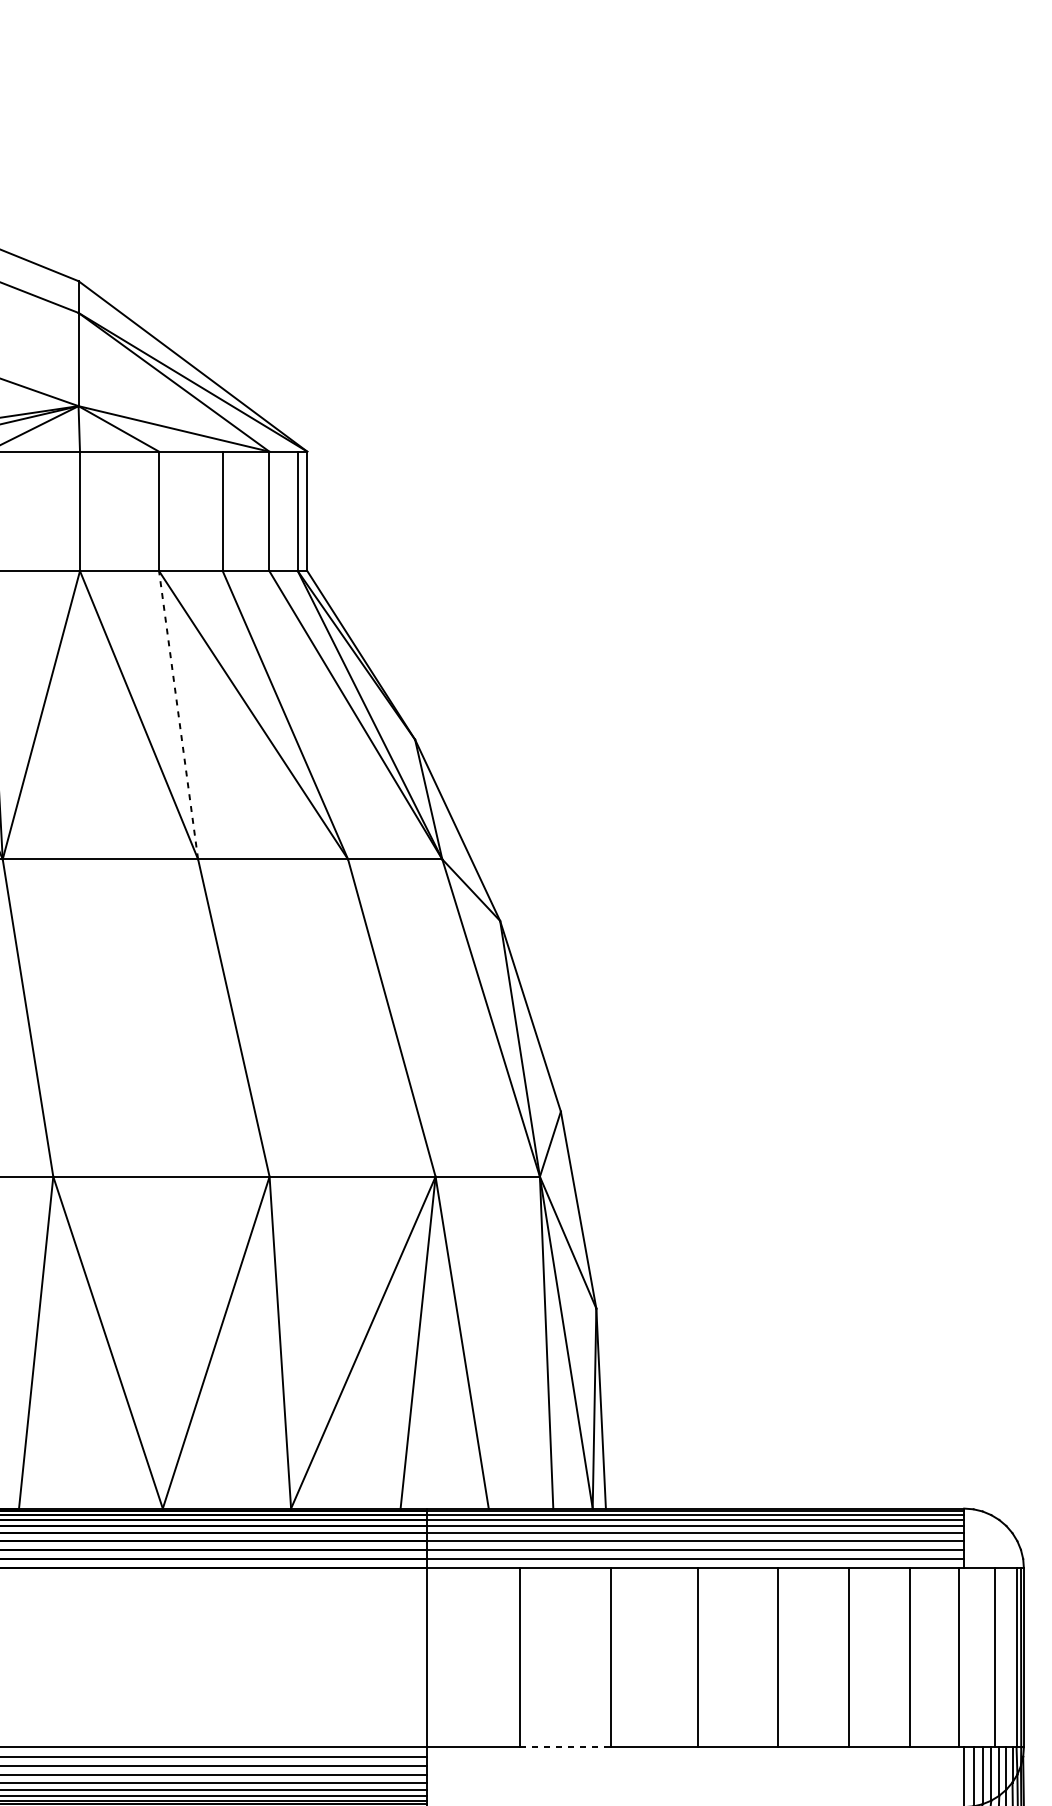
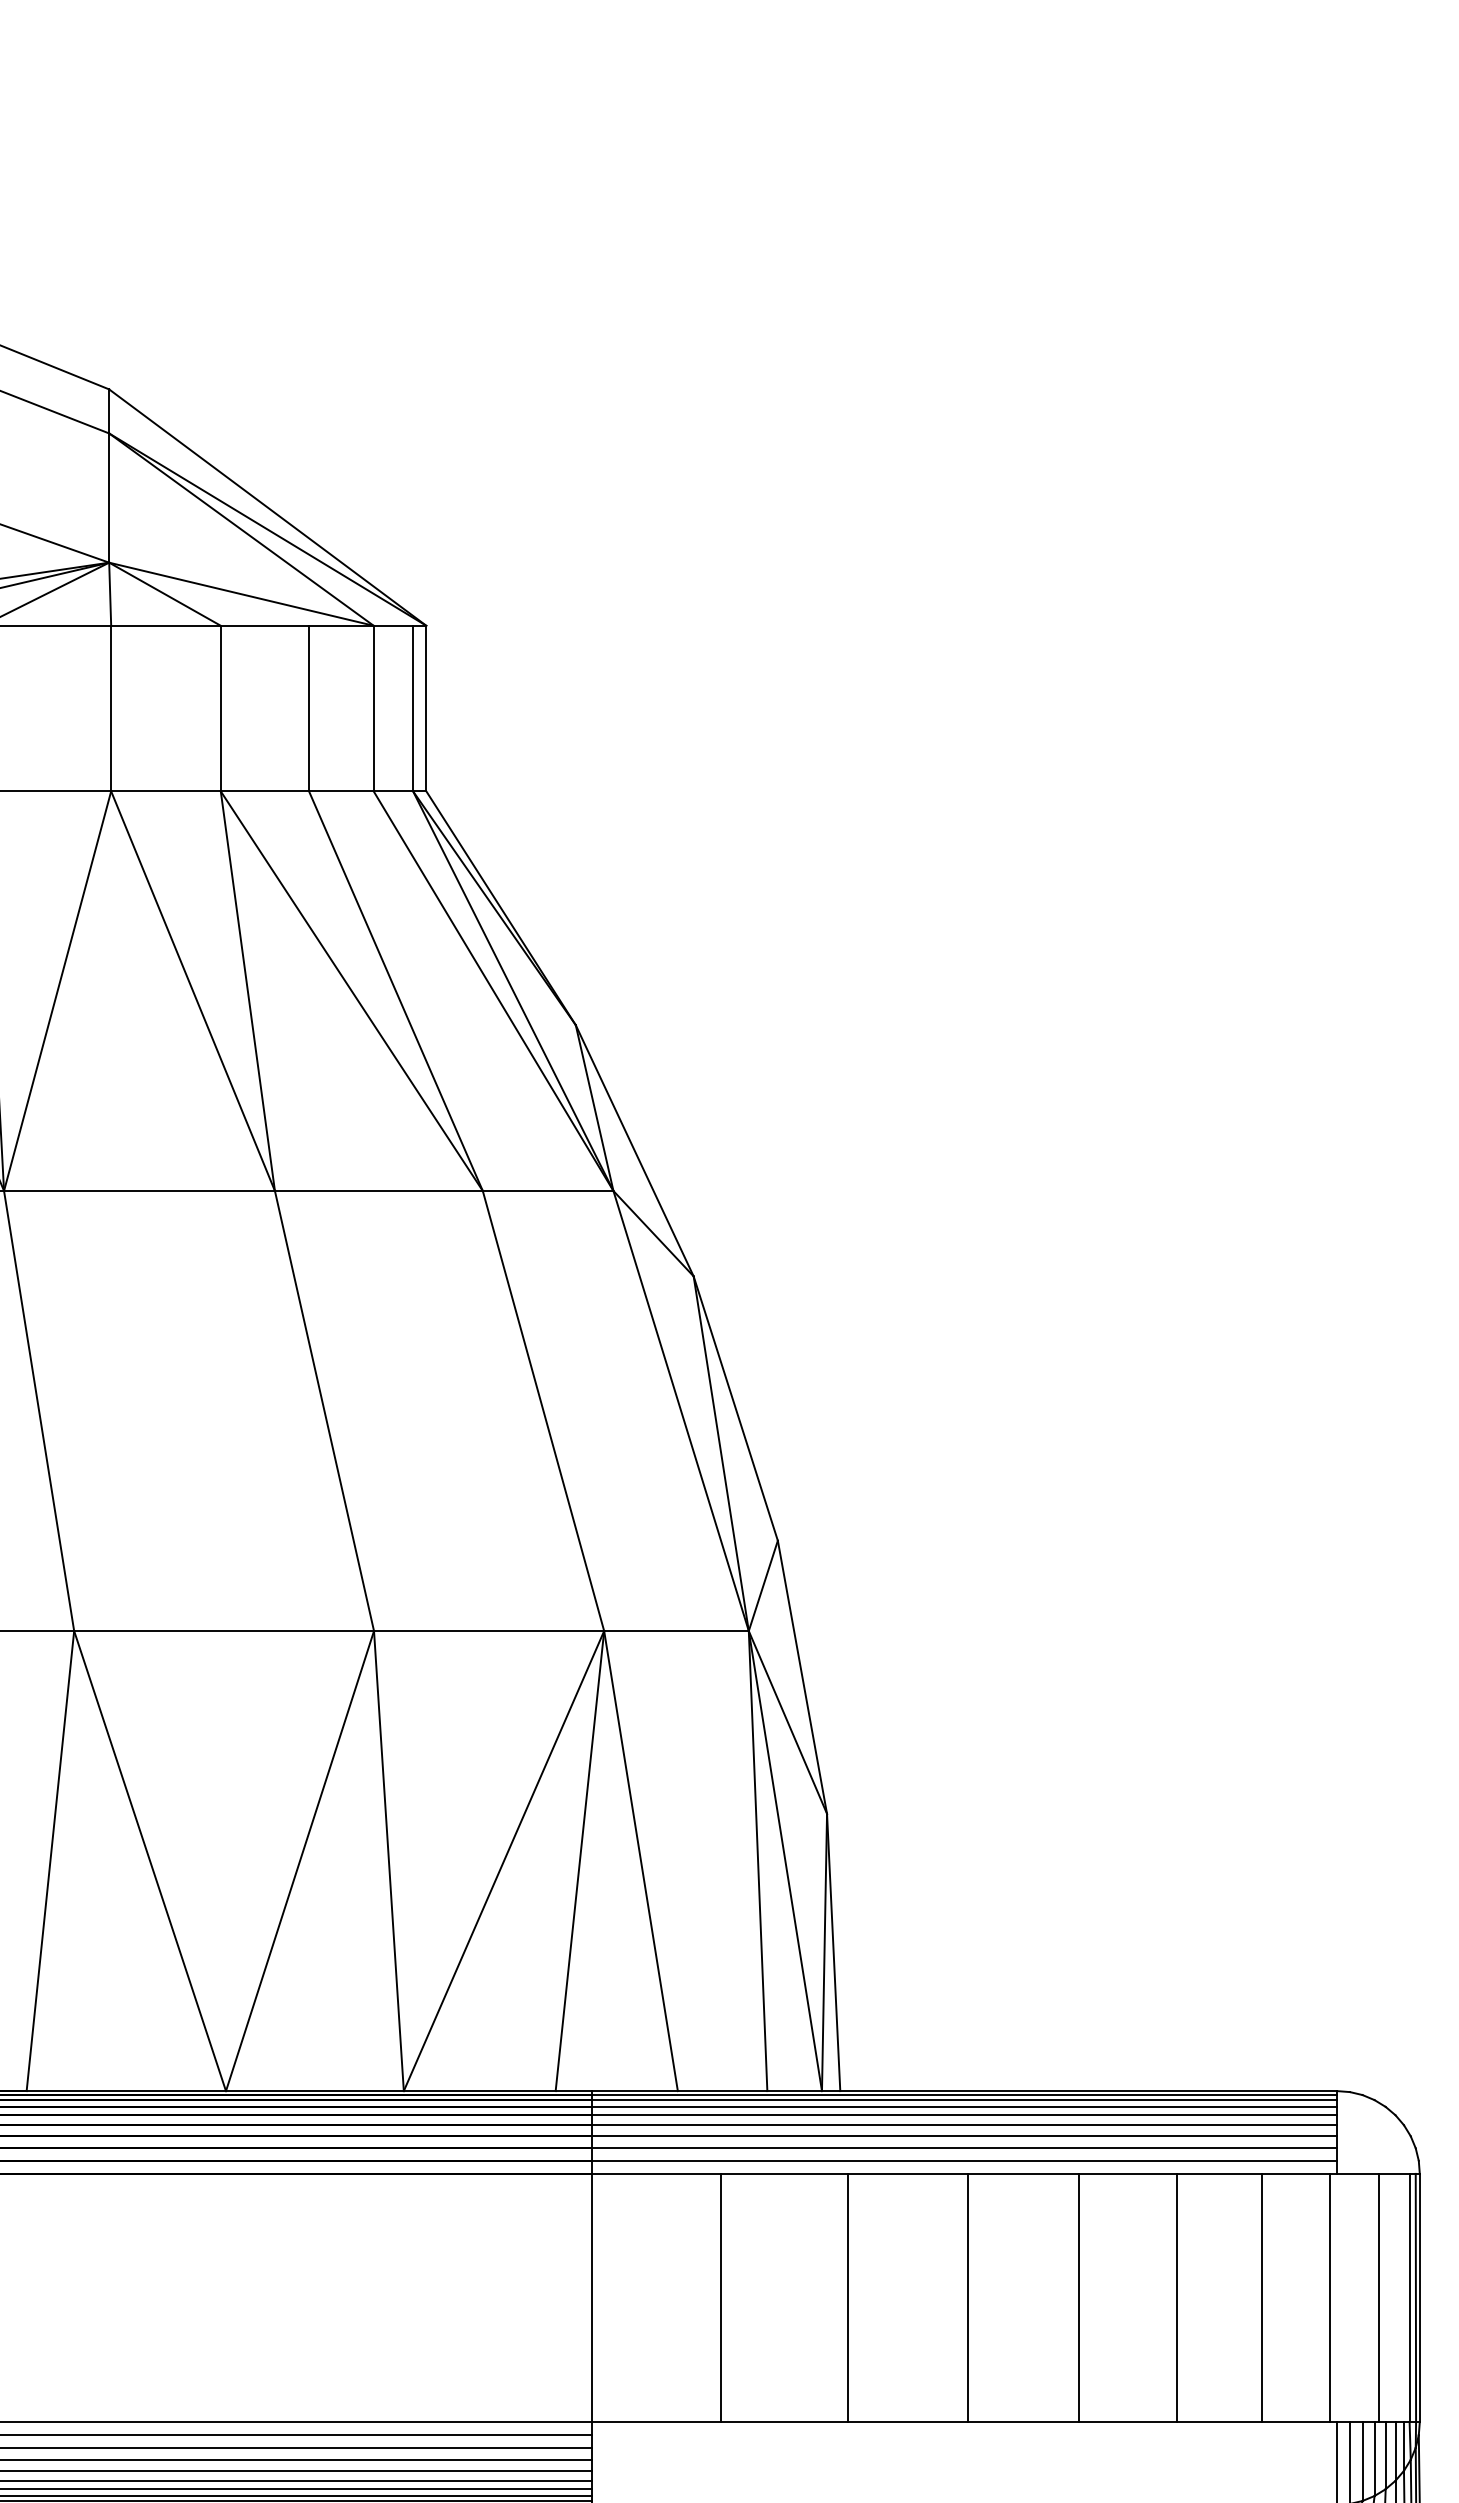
line: (178, 715) -> (247, 991), dashed -> solid
line: (566, 1747) -> (785, 2422), dashed -> solid

